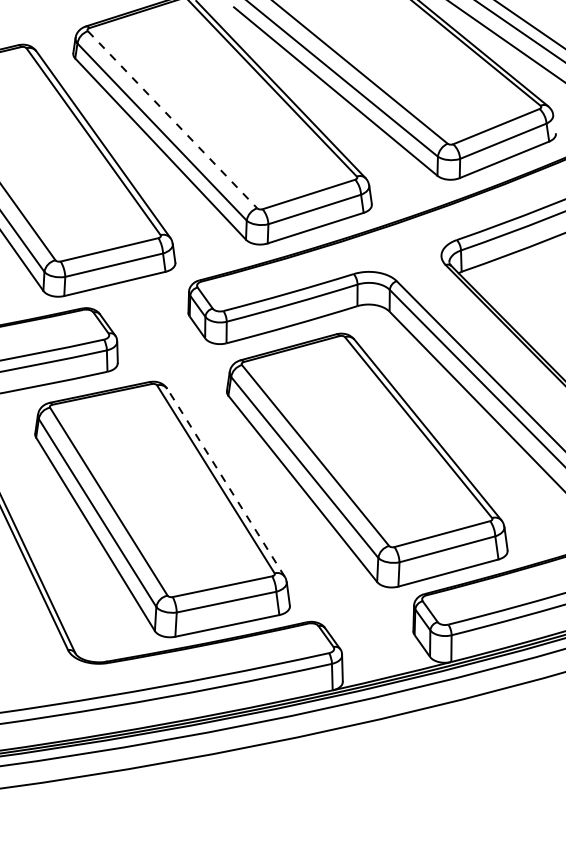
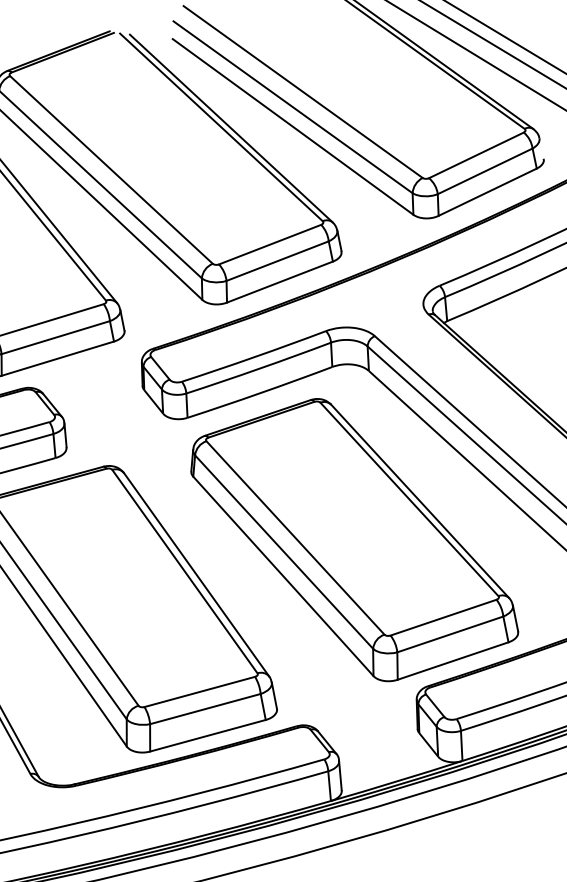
line: (172, 120) -> (111, 170), dashed -> solid
line: (226, 482) -> (197, 574), dashed -> solid

